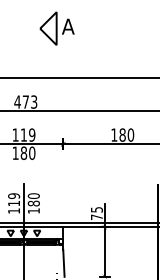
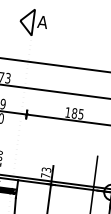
text: (130, 134) -> (80, 113), 180 -> 185
text: (96, 209) -> (46, 169), 75 -> 73

